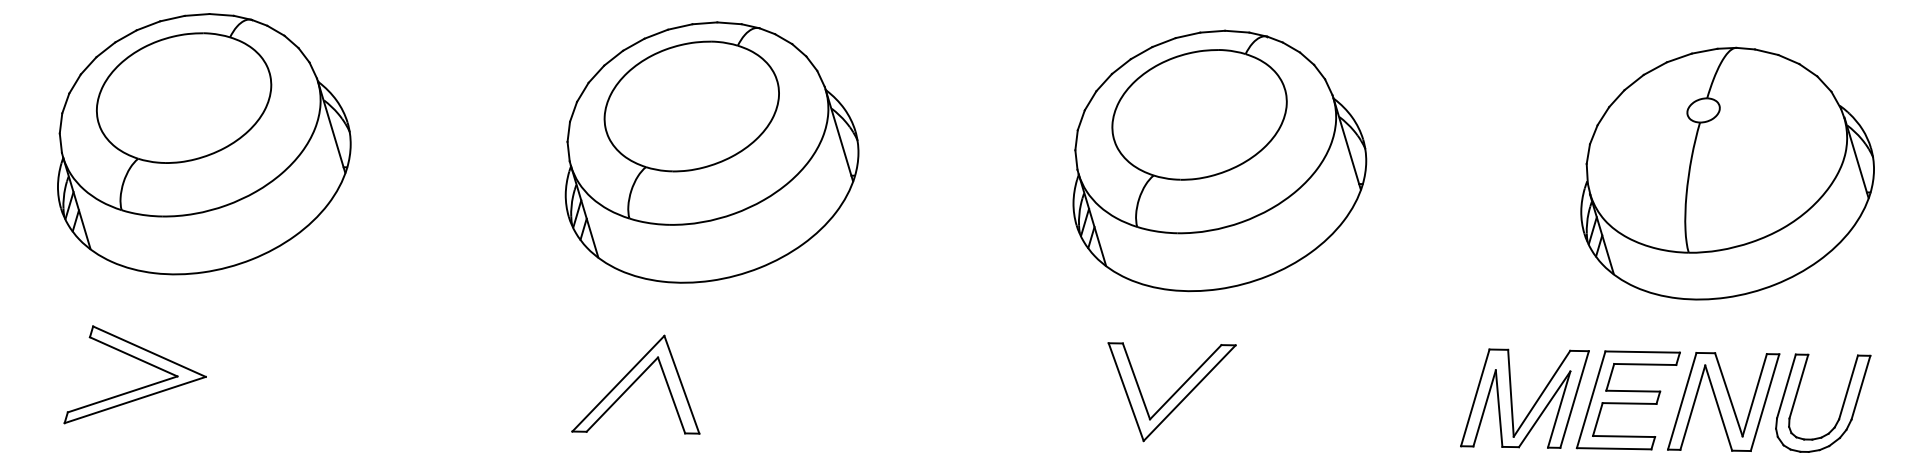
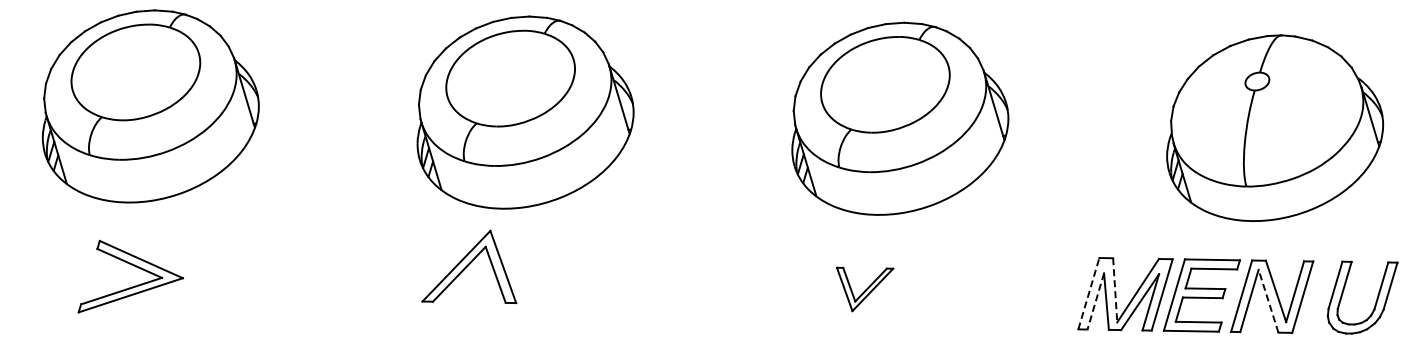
part: (636, 384) -> (469, 266), moved
part: (140, 386) -> (134, 285), moved
part: (1171, 392) -> (864, 289), size x0.6
line: (1511, 393) -> (1115, 290), solid -> dashed
line: (1476, 397) -> (1089, 293), solid -> dashed
line: (1484, 408) -> (1095, 301), solid -> dashed
line: (1718, 408) -> (1268, 301), solid -> dashed
part: (1840, 408) -> (1375, 301), moved

